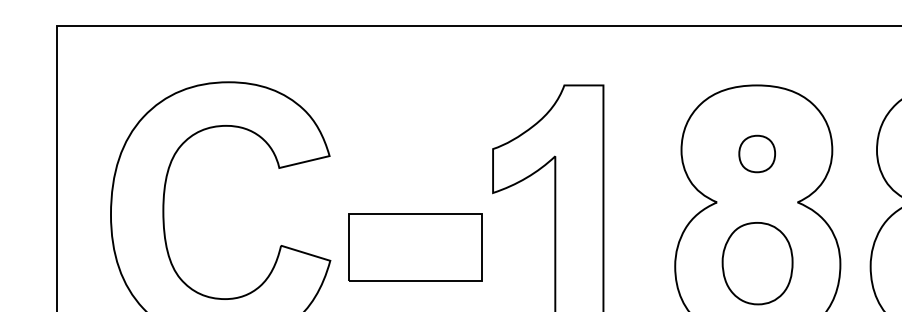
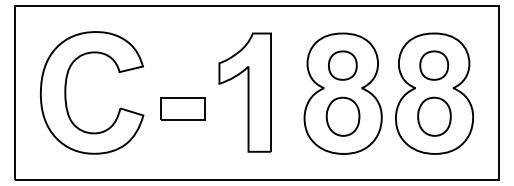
part: (756, 153) -> (342, 65), size x1.67
part: (414, 245) -> (182, 108), size x0.71

